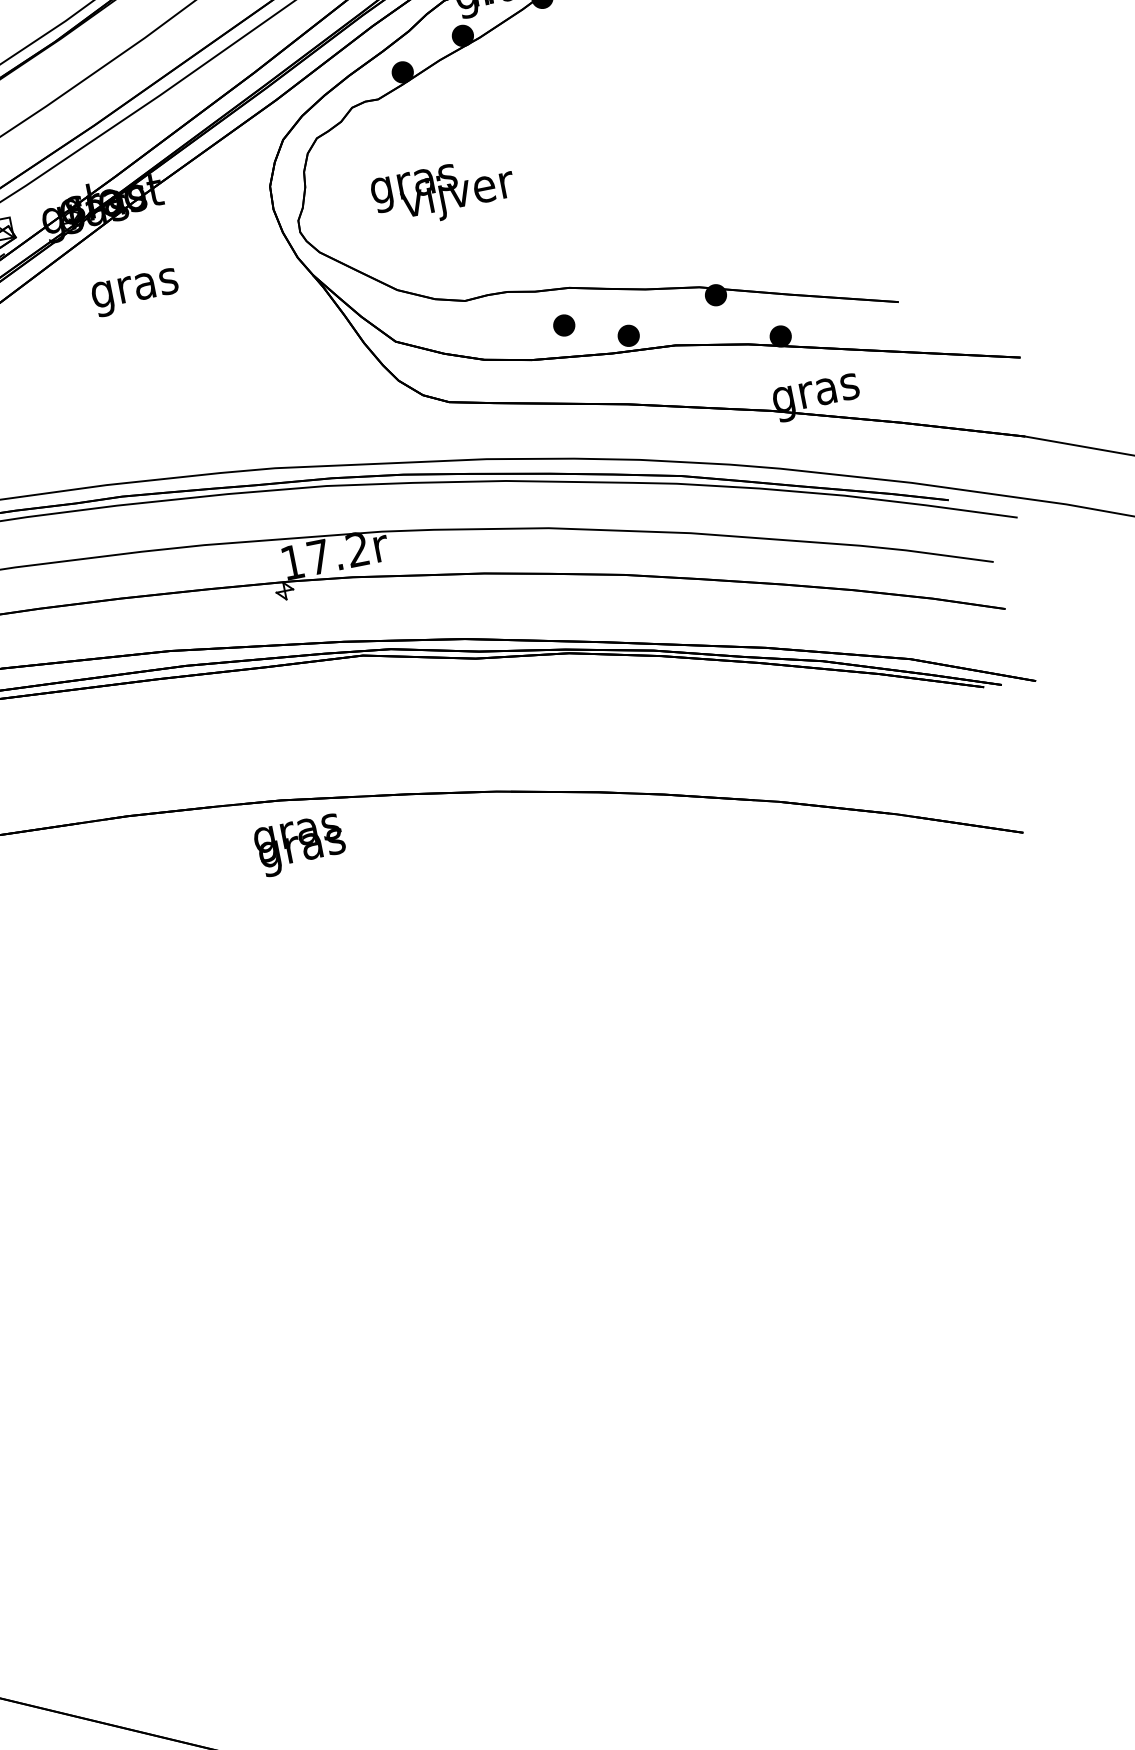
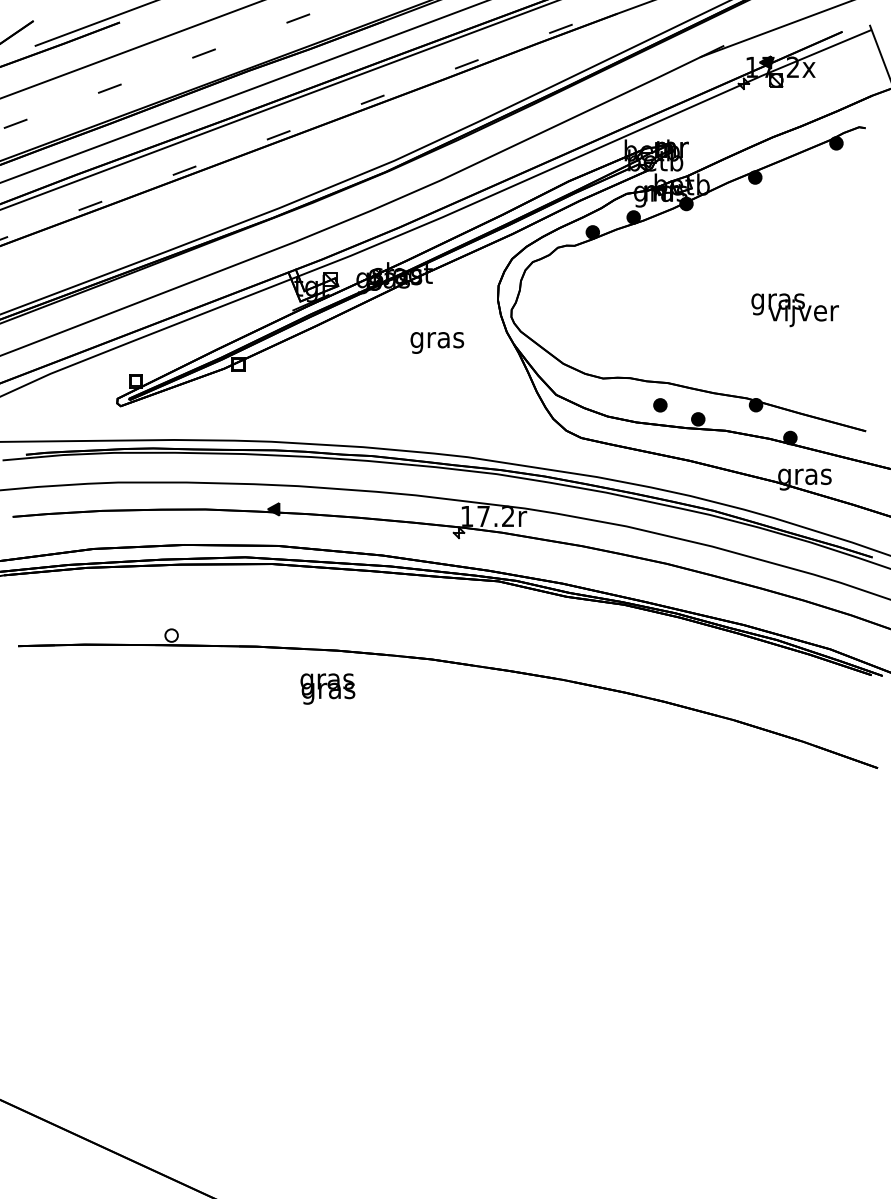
text: (442, 193) -> (794, 310), moved
text: (135, 291) -> (437, 342), moved
text: (299, 844) -> (327, 688), moved

